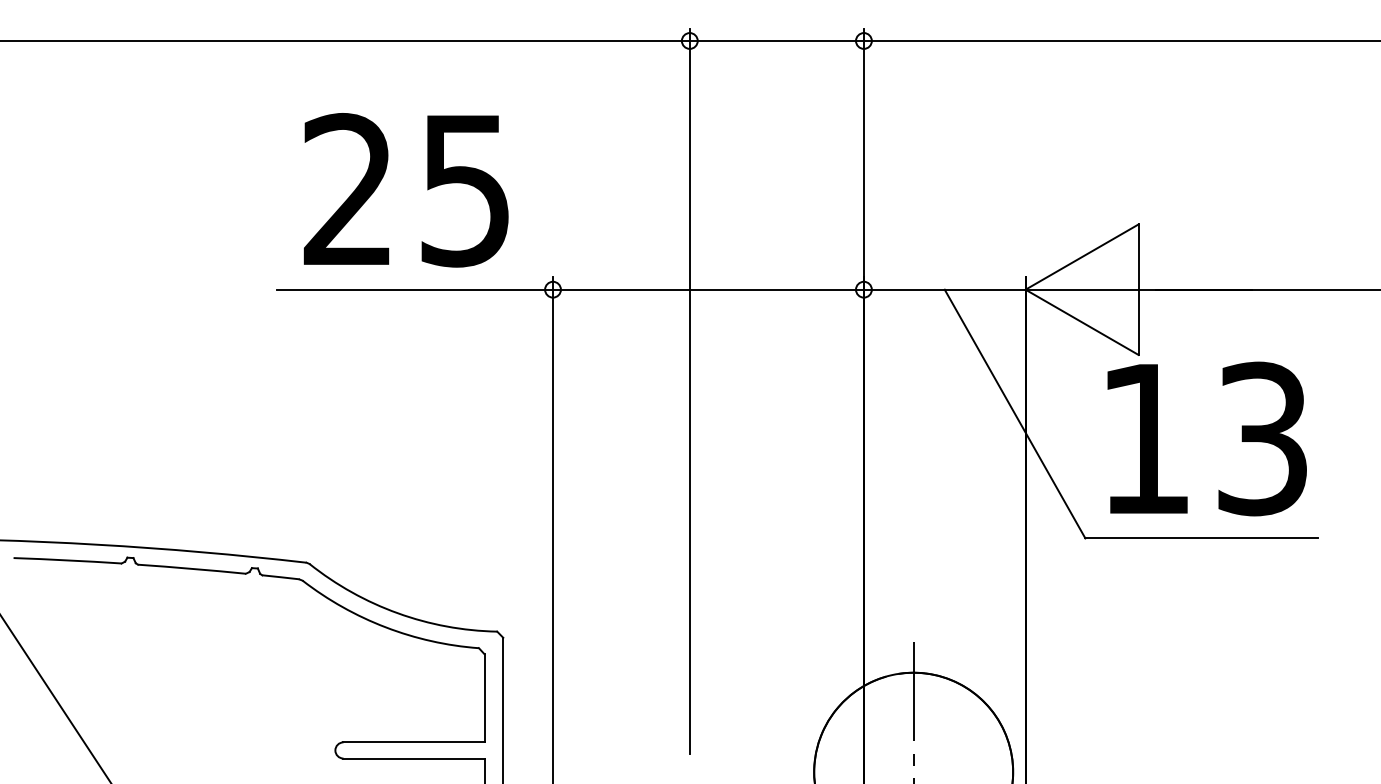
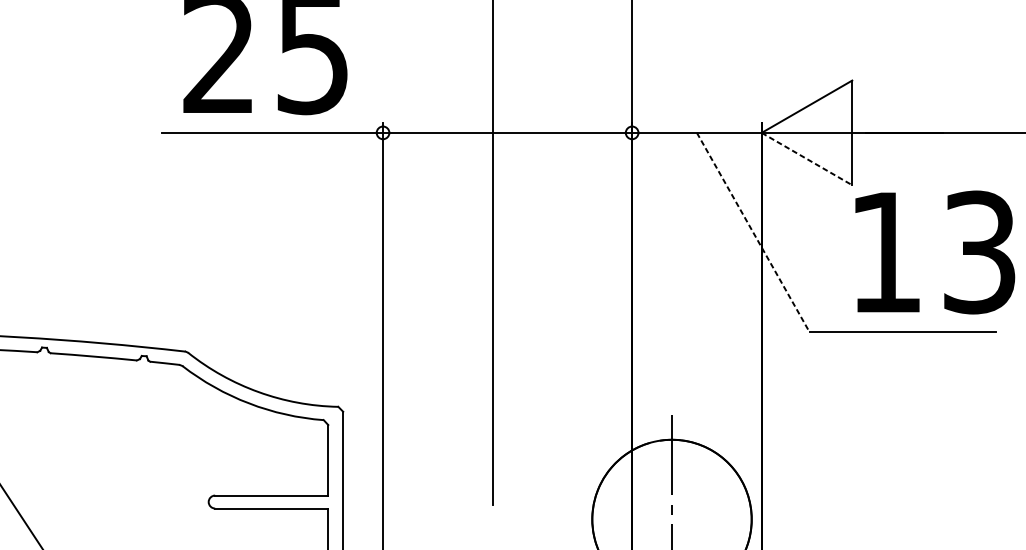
line: (1082, 322) -> (807, 159), solid -> dashed
line: (1015, 414) -> (753, 232), solid -> dashed
text: (1206, 438) -> (934, 252), moved

